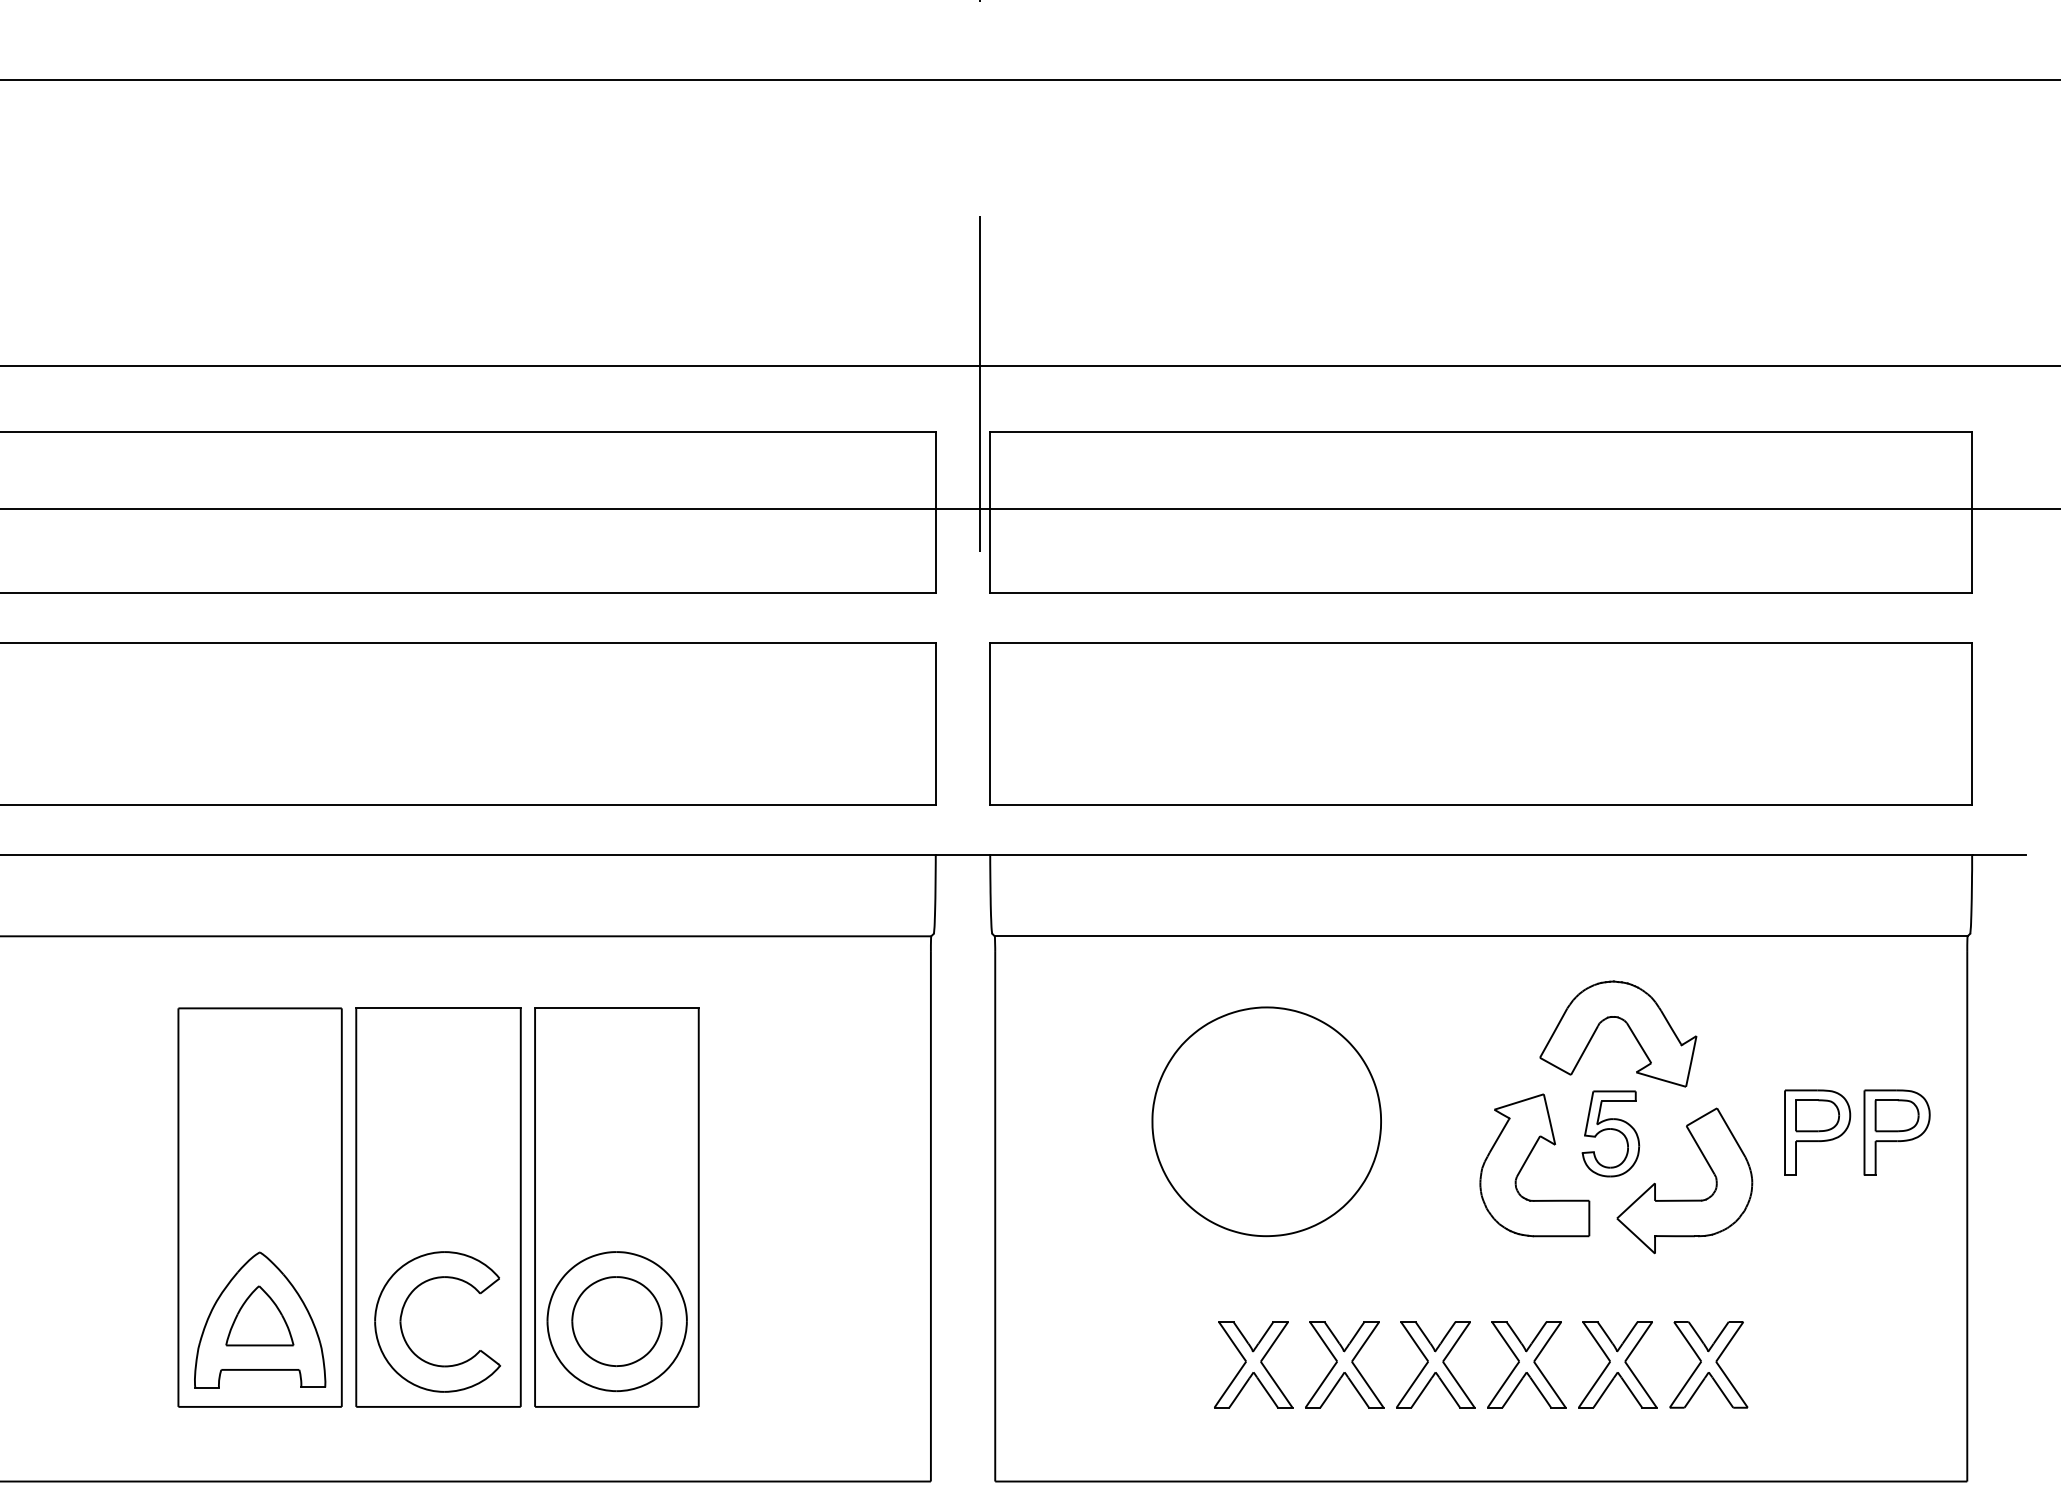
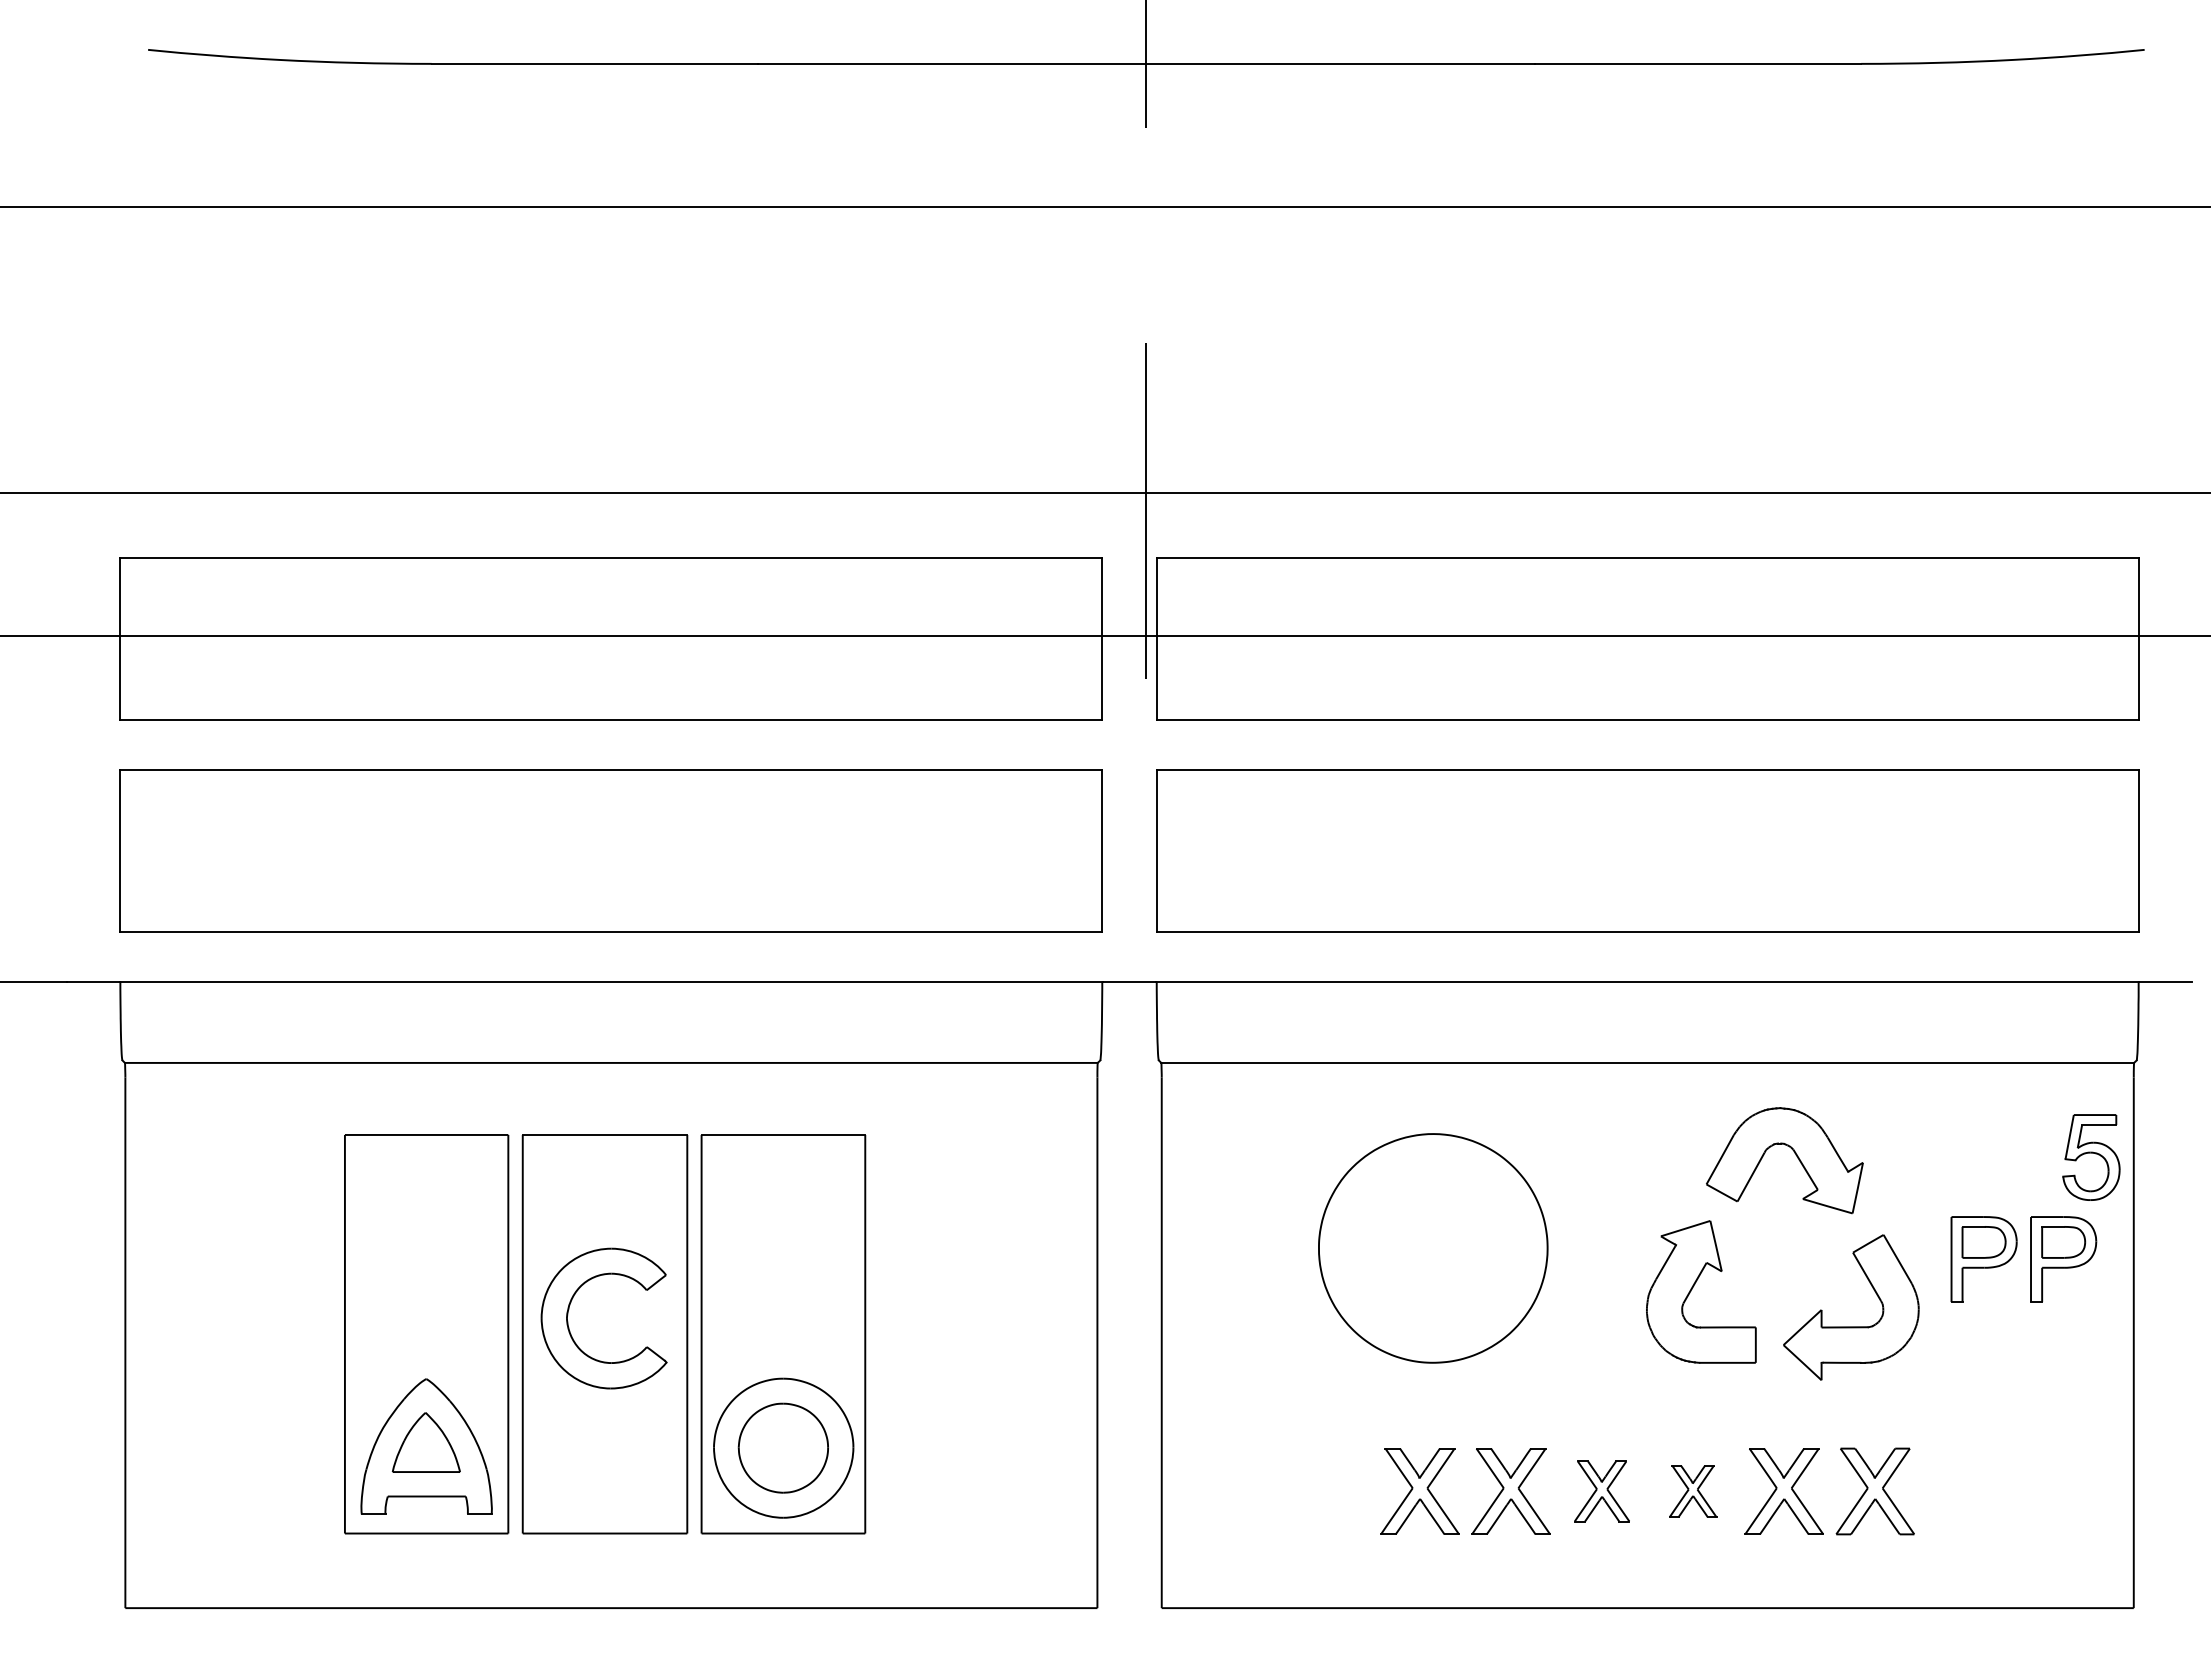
part: (1610, 1133) -> (2091, 1157), moved
part: (401, 1318) -> (568, 1315), moved
part: (1434, 1364) -> (1601, 1491), size x0.7
part: (1525, 1364) -> (1692, 1491), size x0.6

